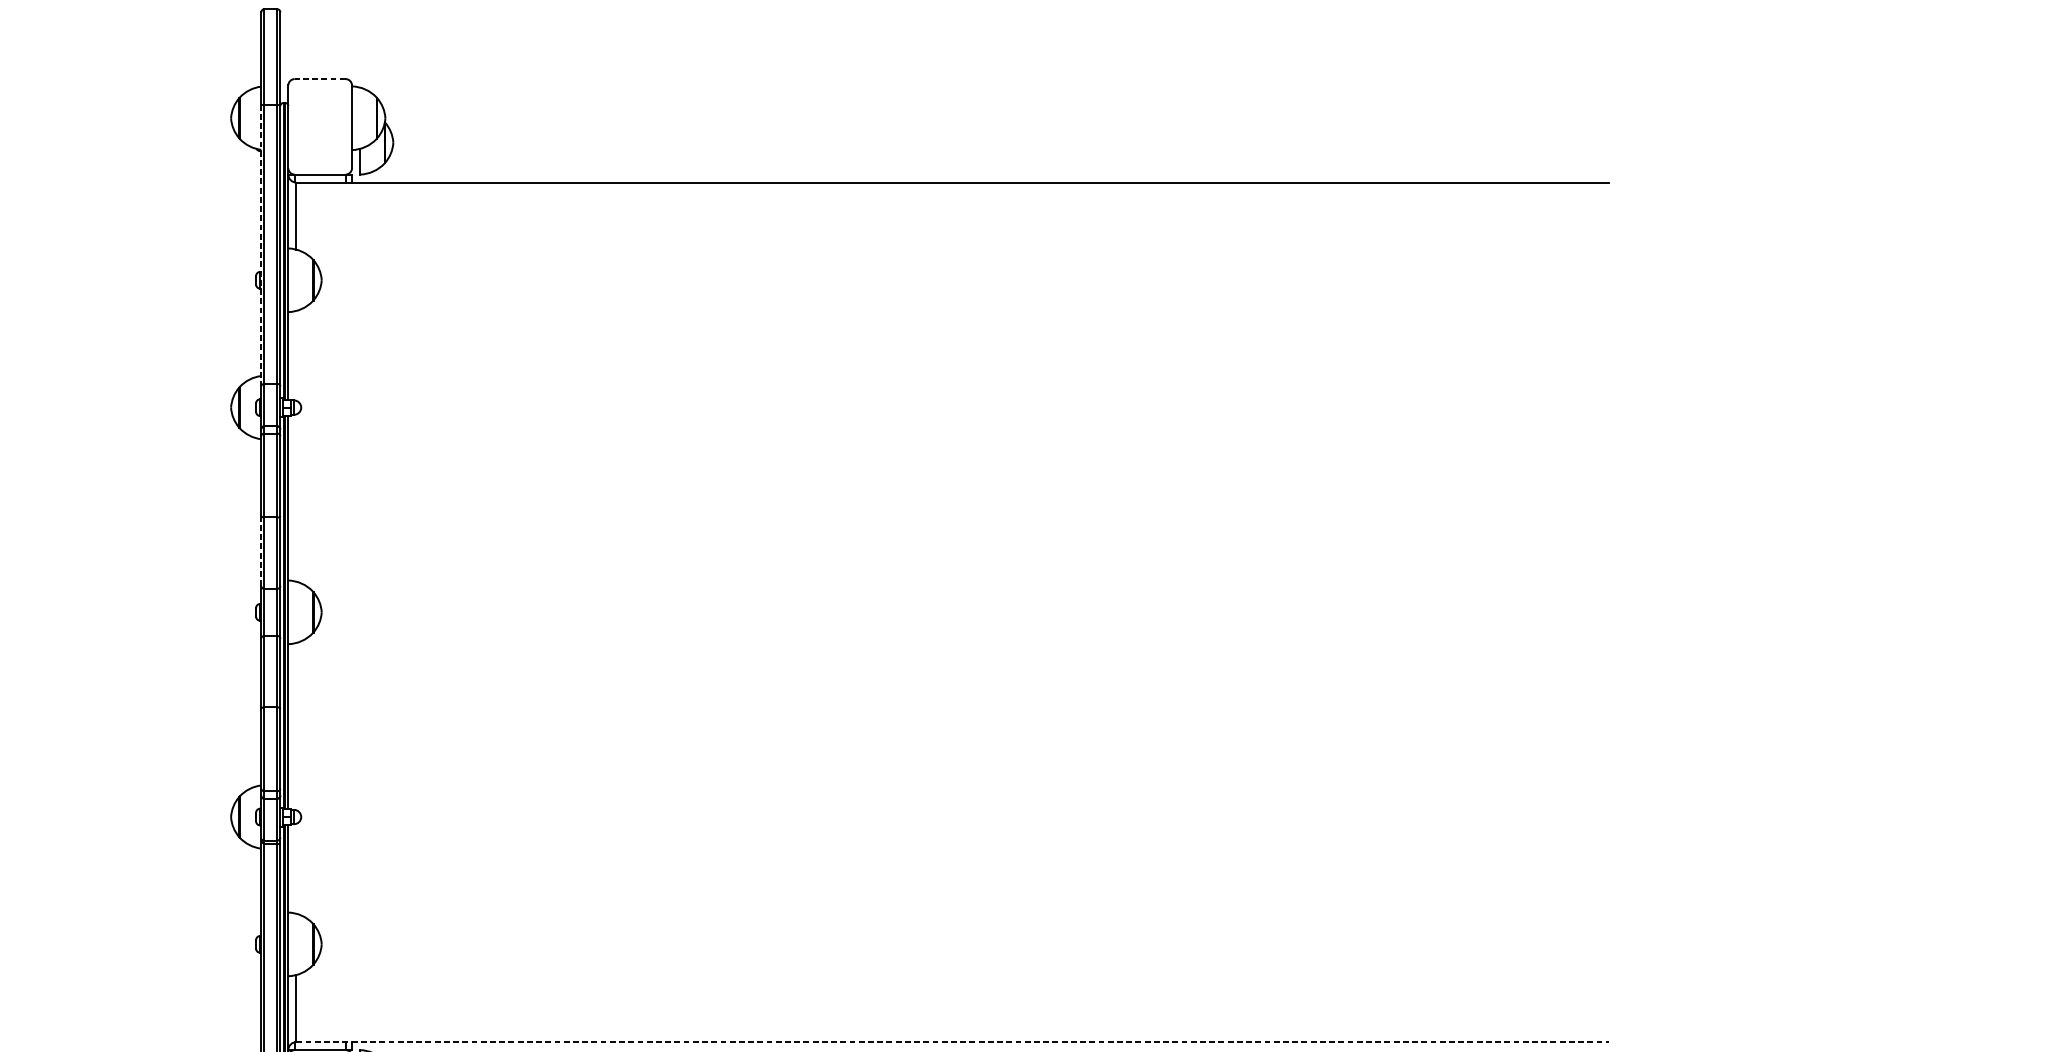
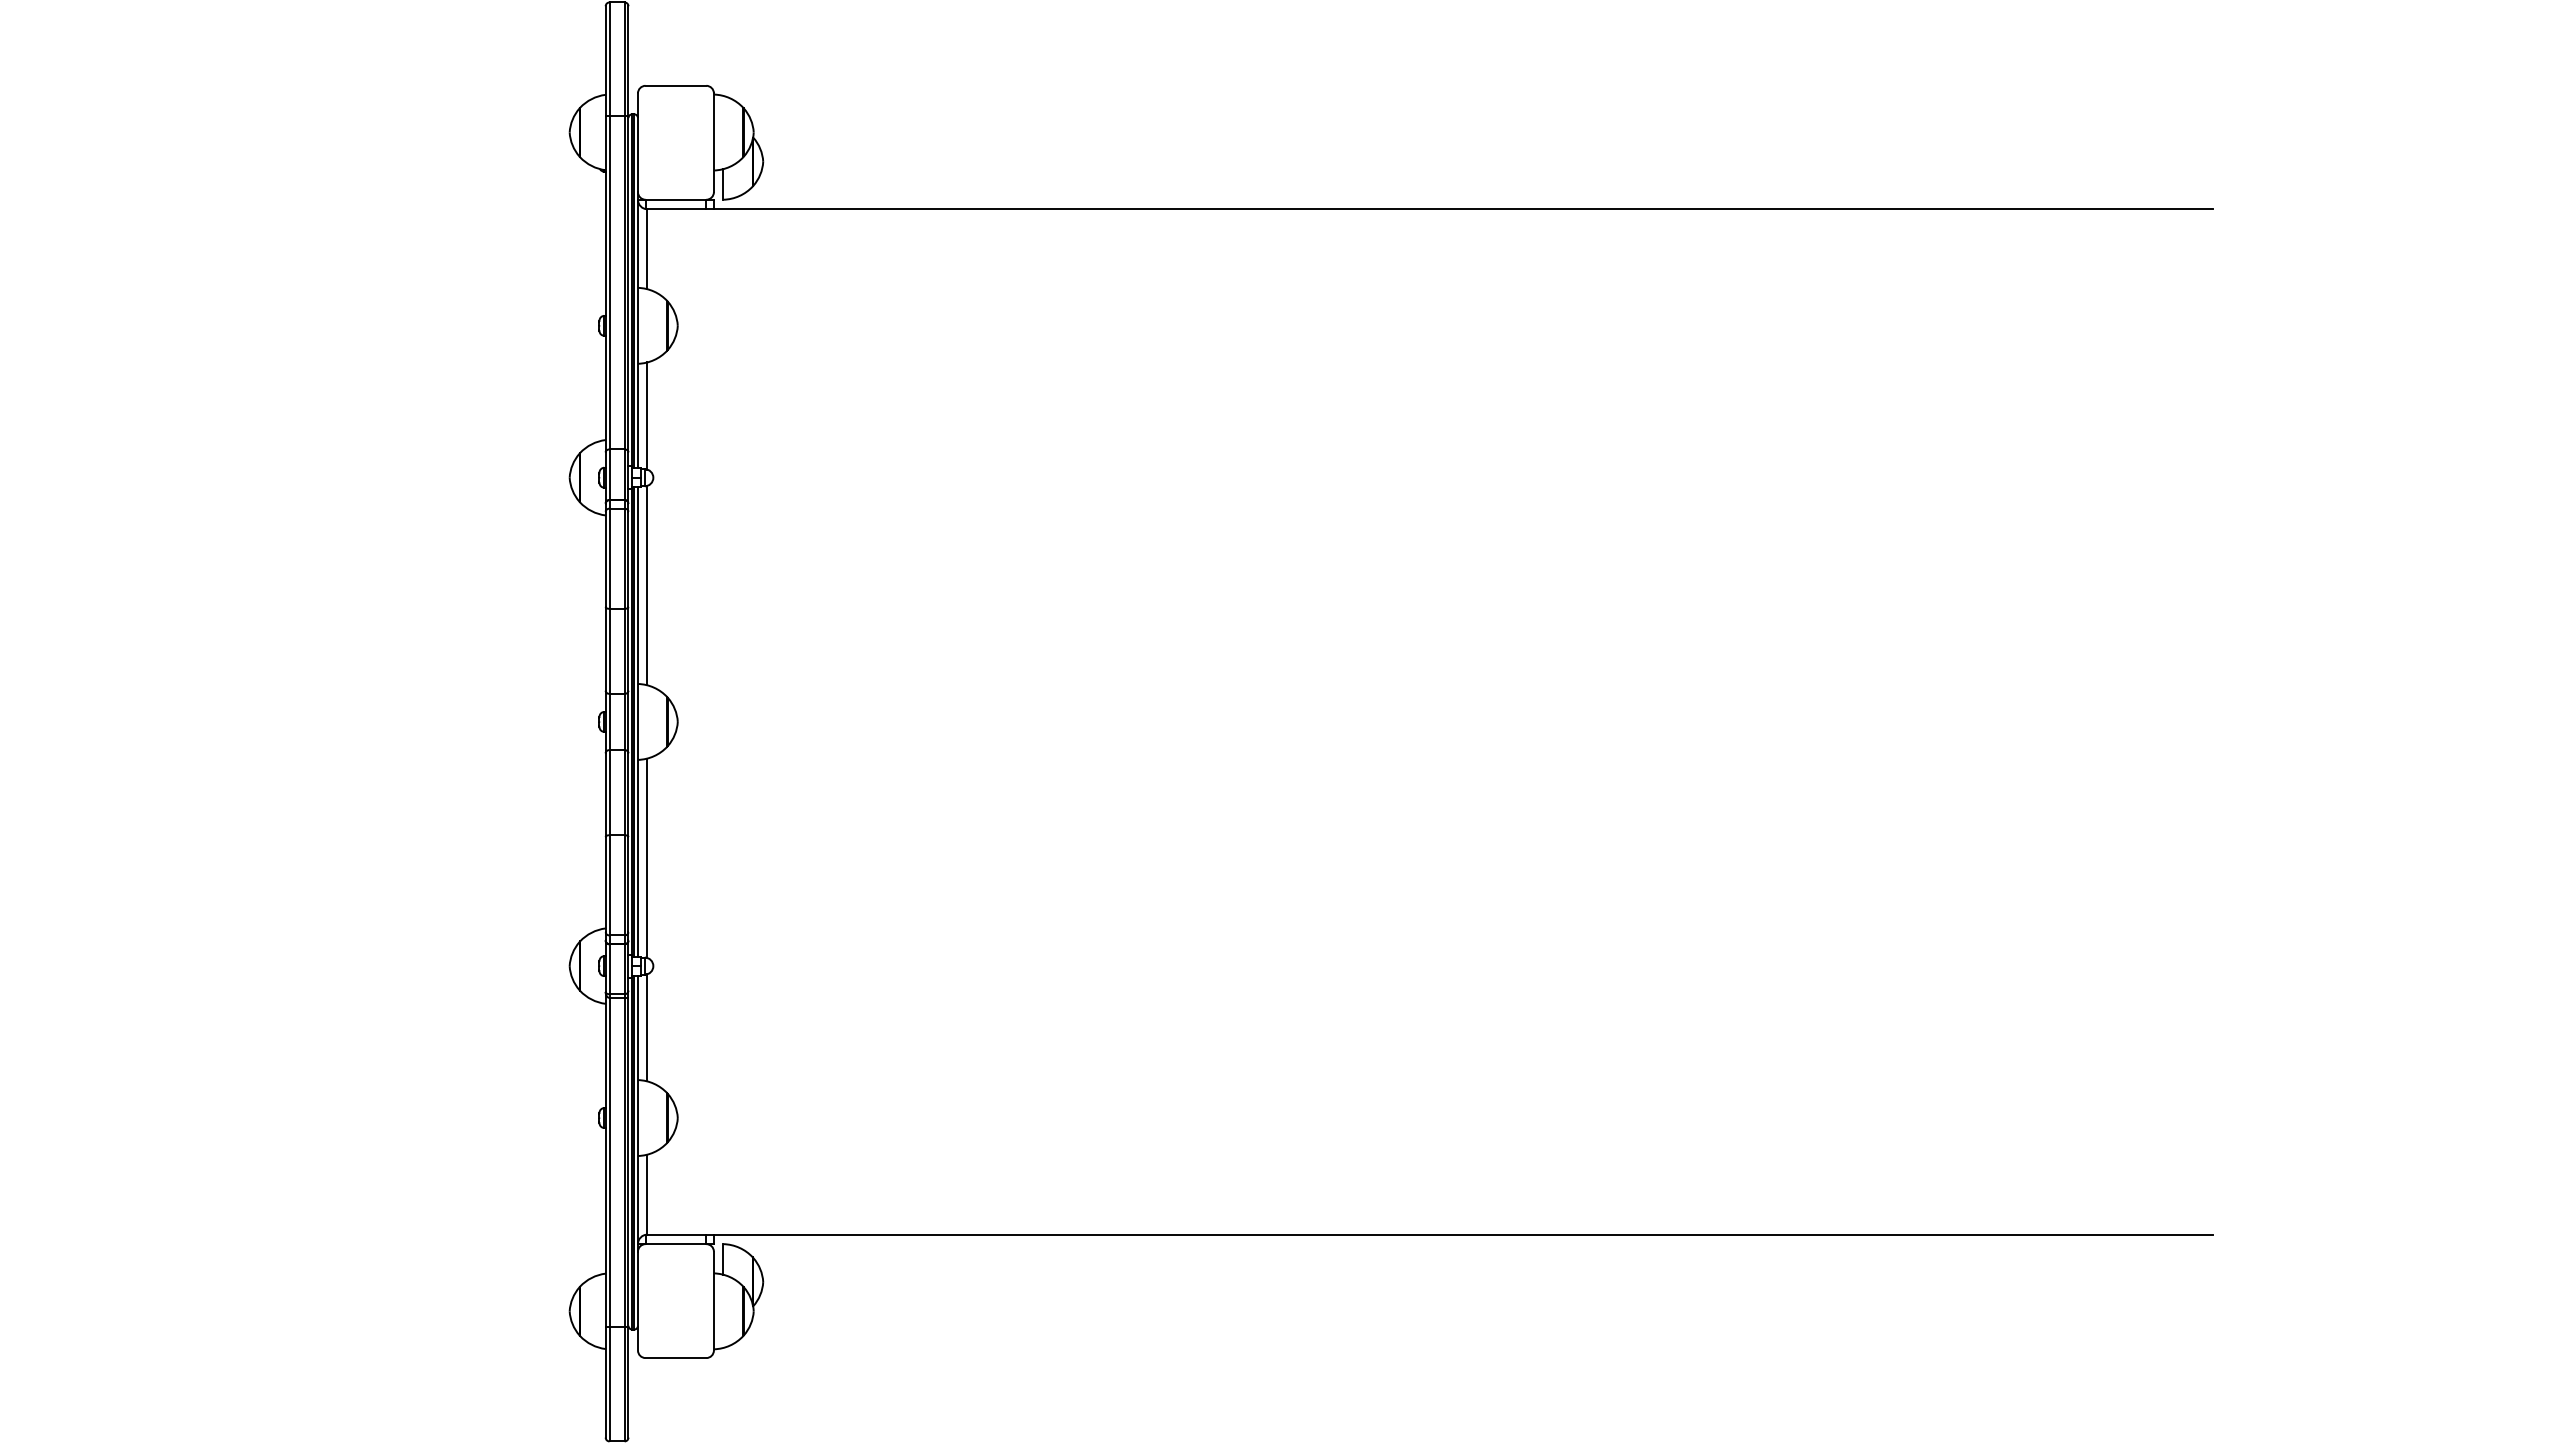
line: (319, 78) -> (675, 85), dashed -> solid
line: (261, 245) -> (605, 284), dashed -> solid
line: (296, 355) -> (647, 415), added
line: (296, 497) -> (647, 585), added
line: (261, 551) -> (605, 649), dashed -> solid
line: (296, 725) -> (647, 857), added
line: (296, 868) -> (647, 1027), added
line: (952, 1042) -> (1430, 1234), dashed -> solid

